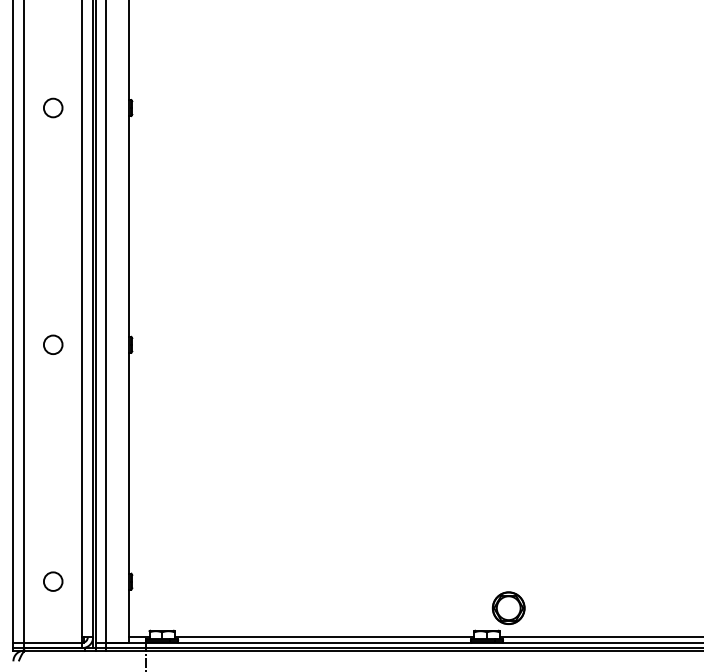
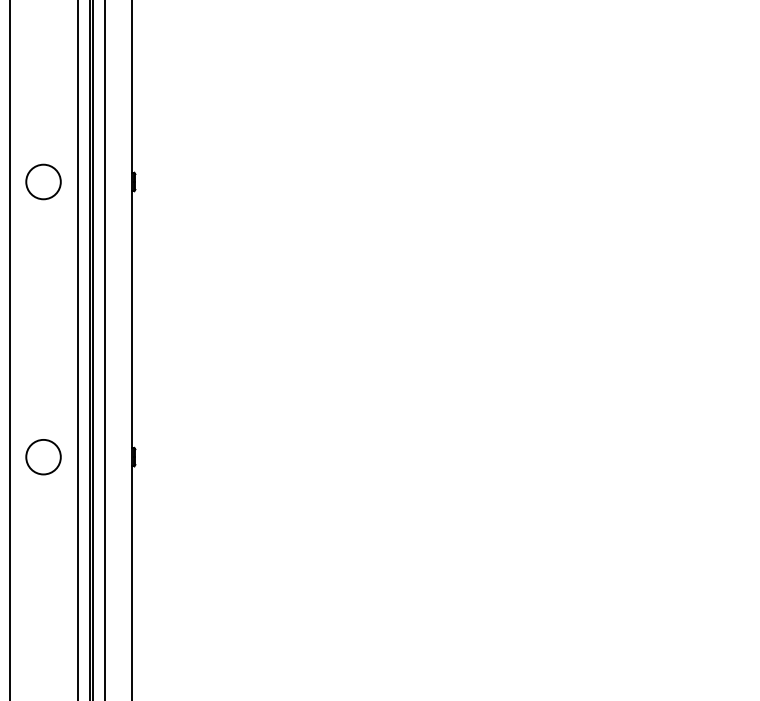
circle: (52, 107) -> (42, 181), size x1.6
circle: (52, 344) -> (42, 456), size x1.6

